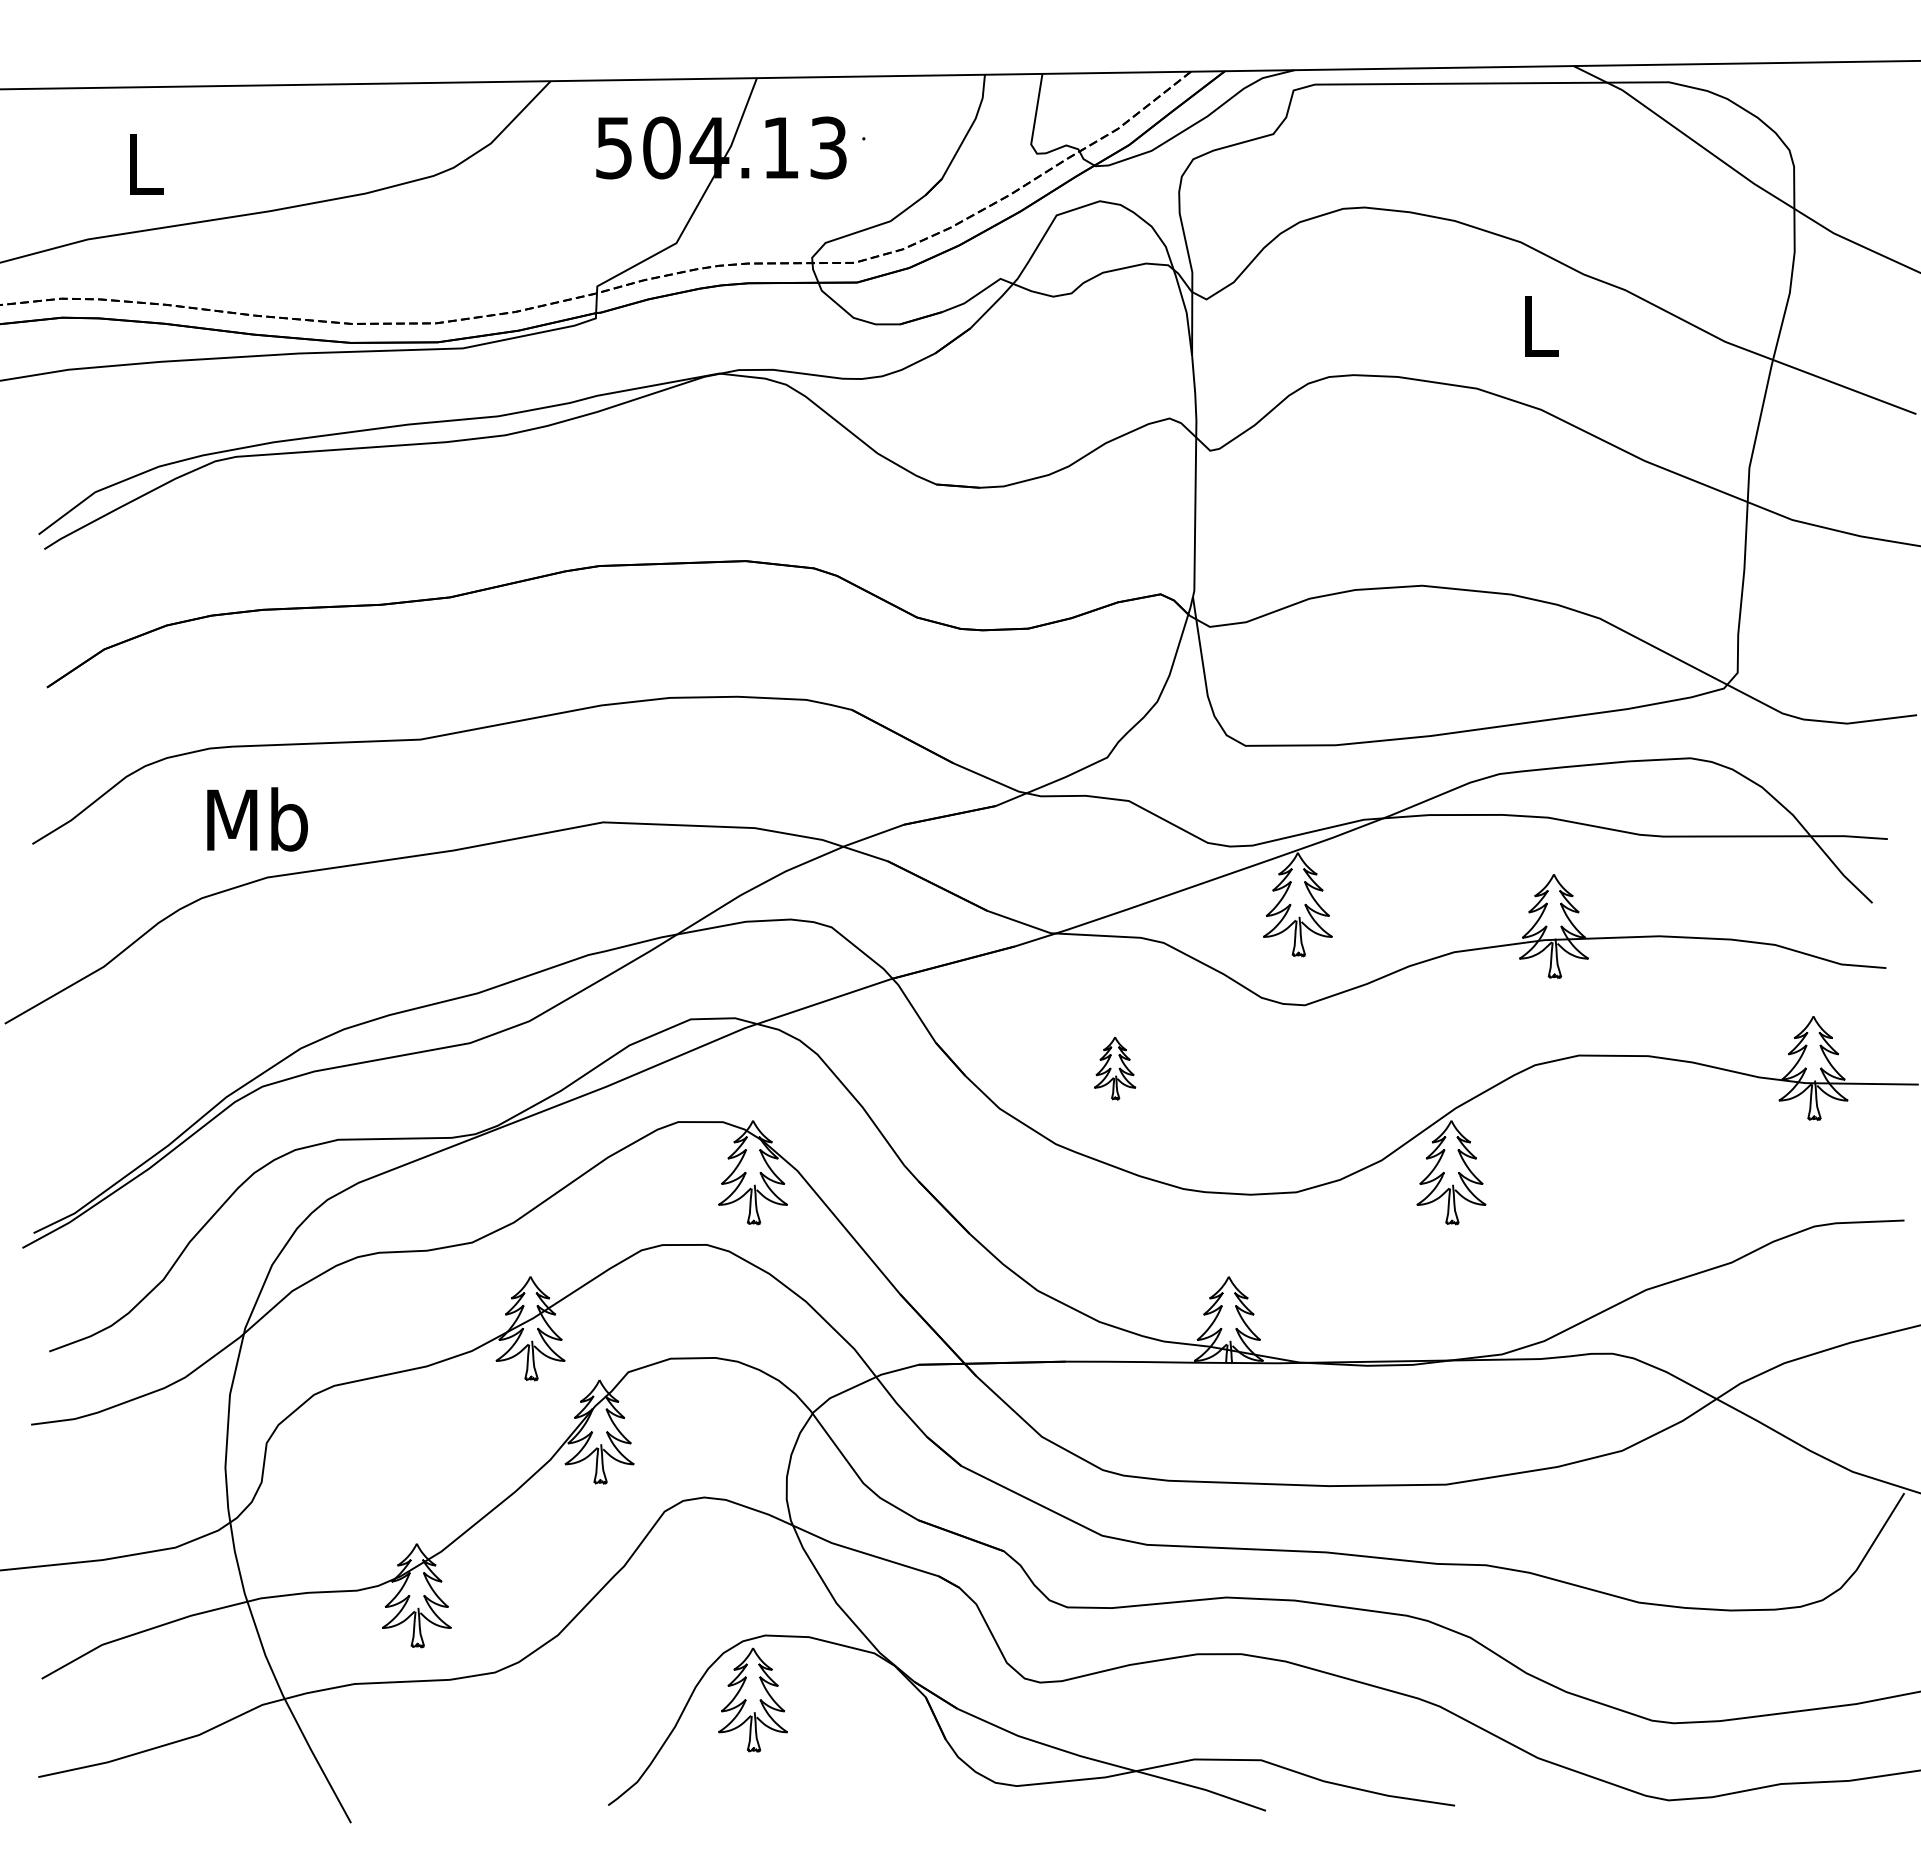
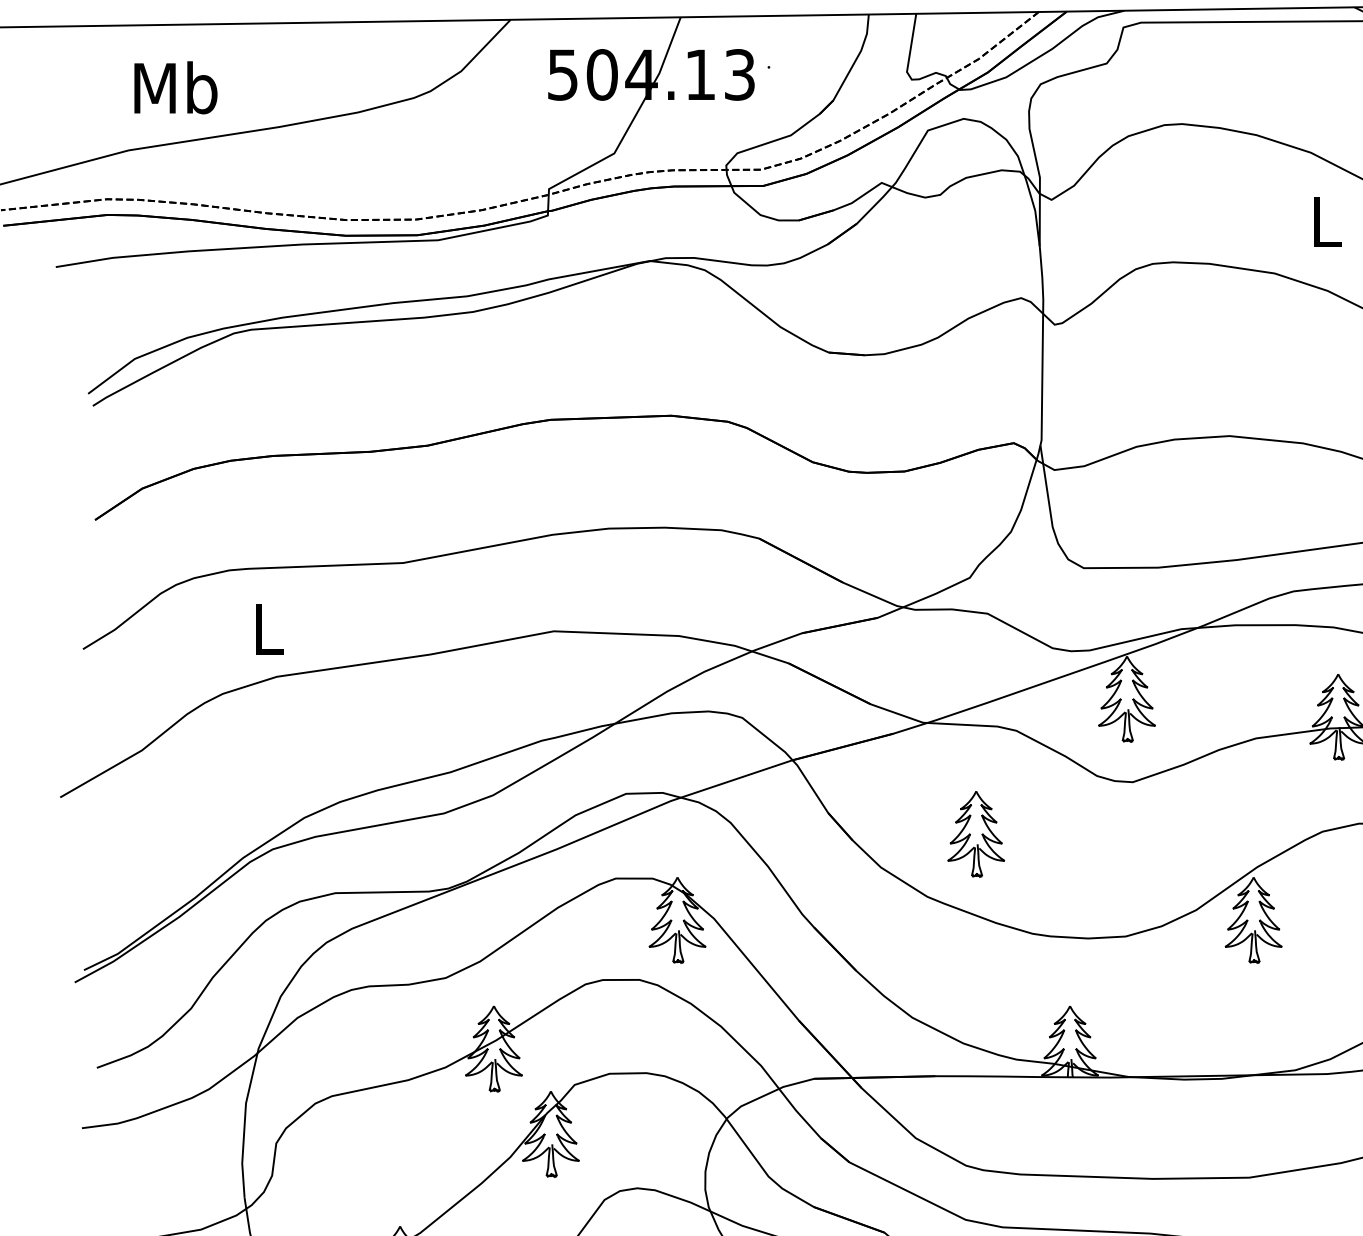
text: (144, 163) -> (175, 87), L -> Mb
text: (257, 819) -> (268, 628), Mb -> L
part: (1114, 1068) -> (975, 834), size x1.67

